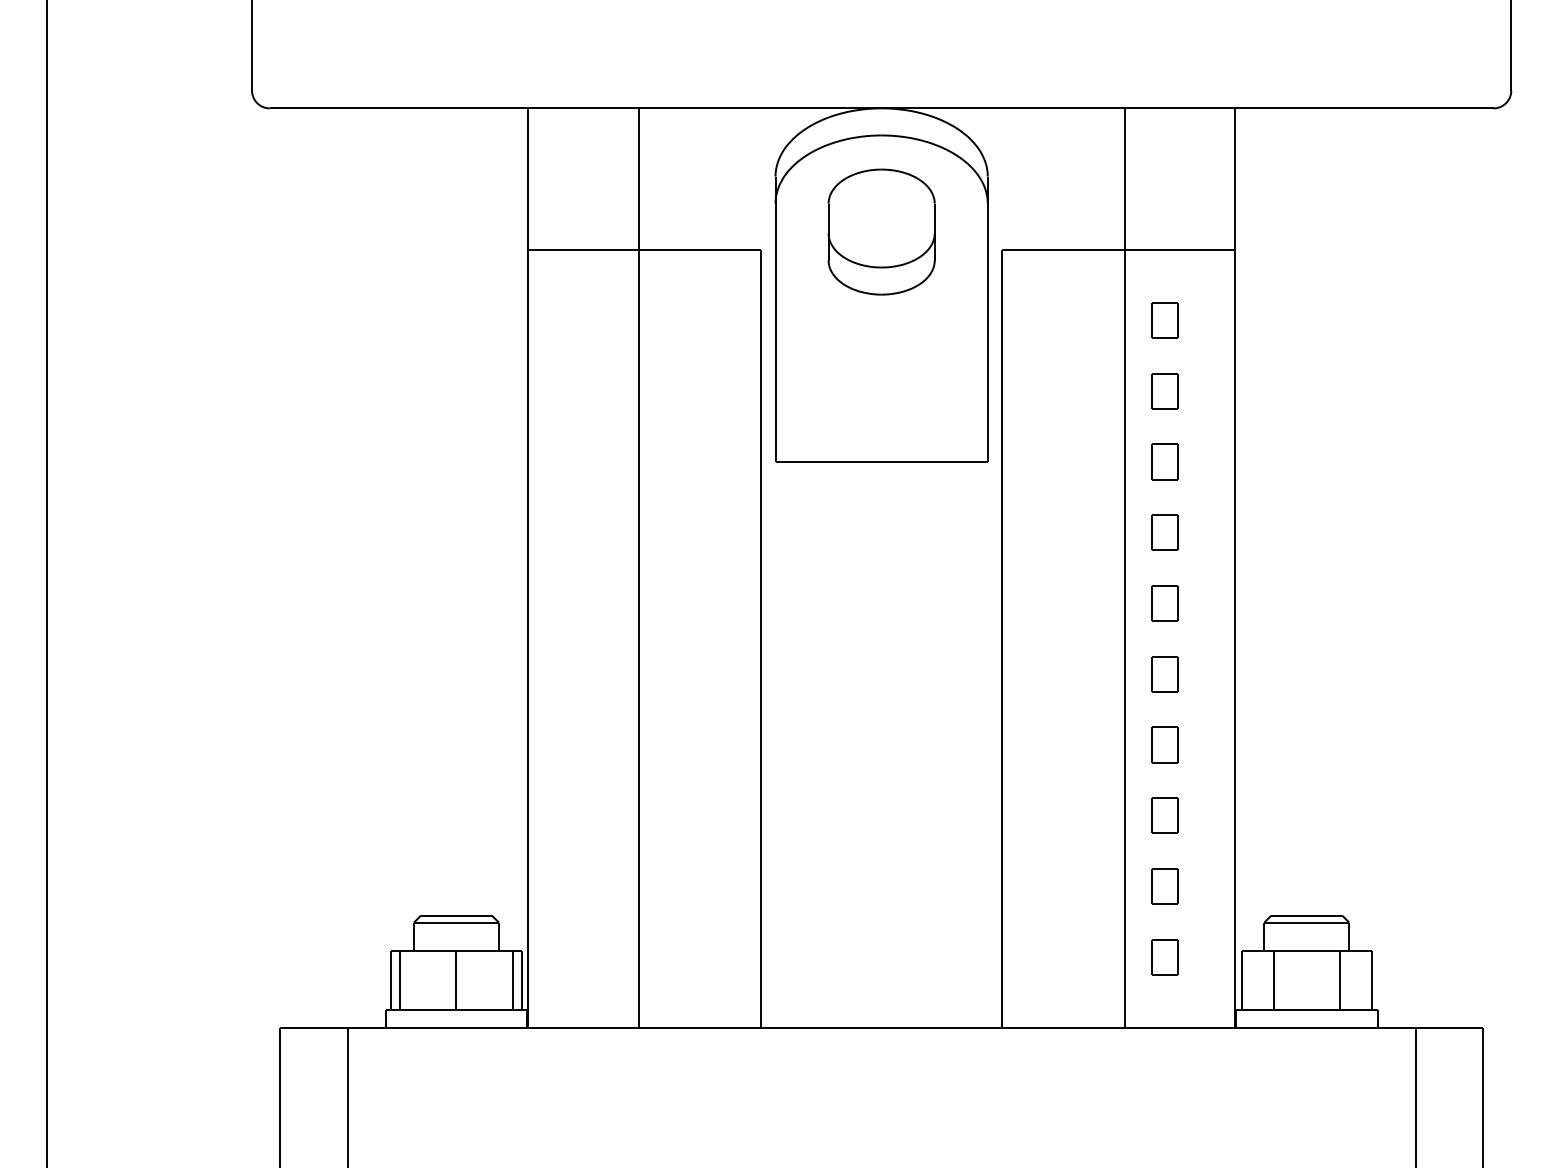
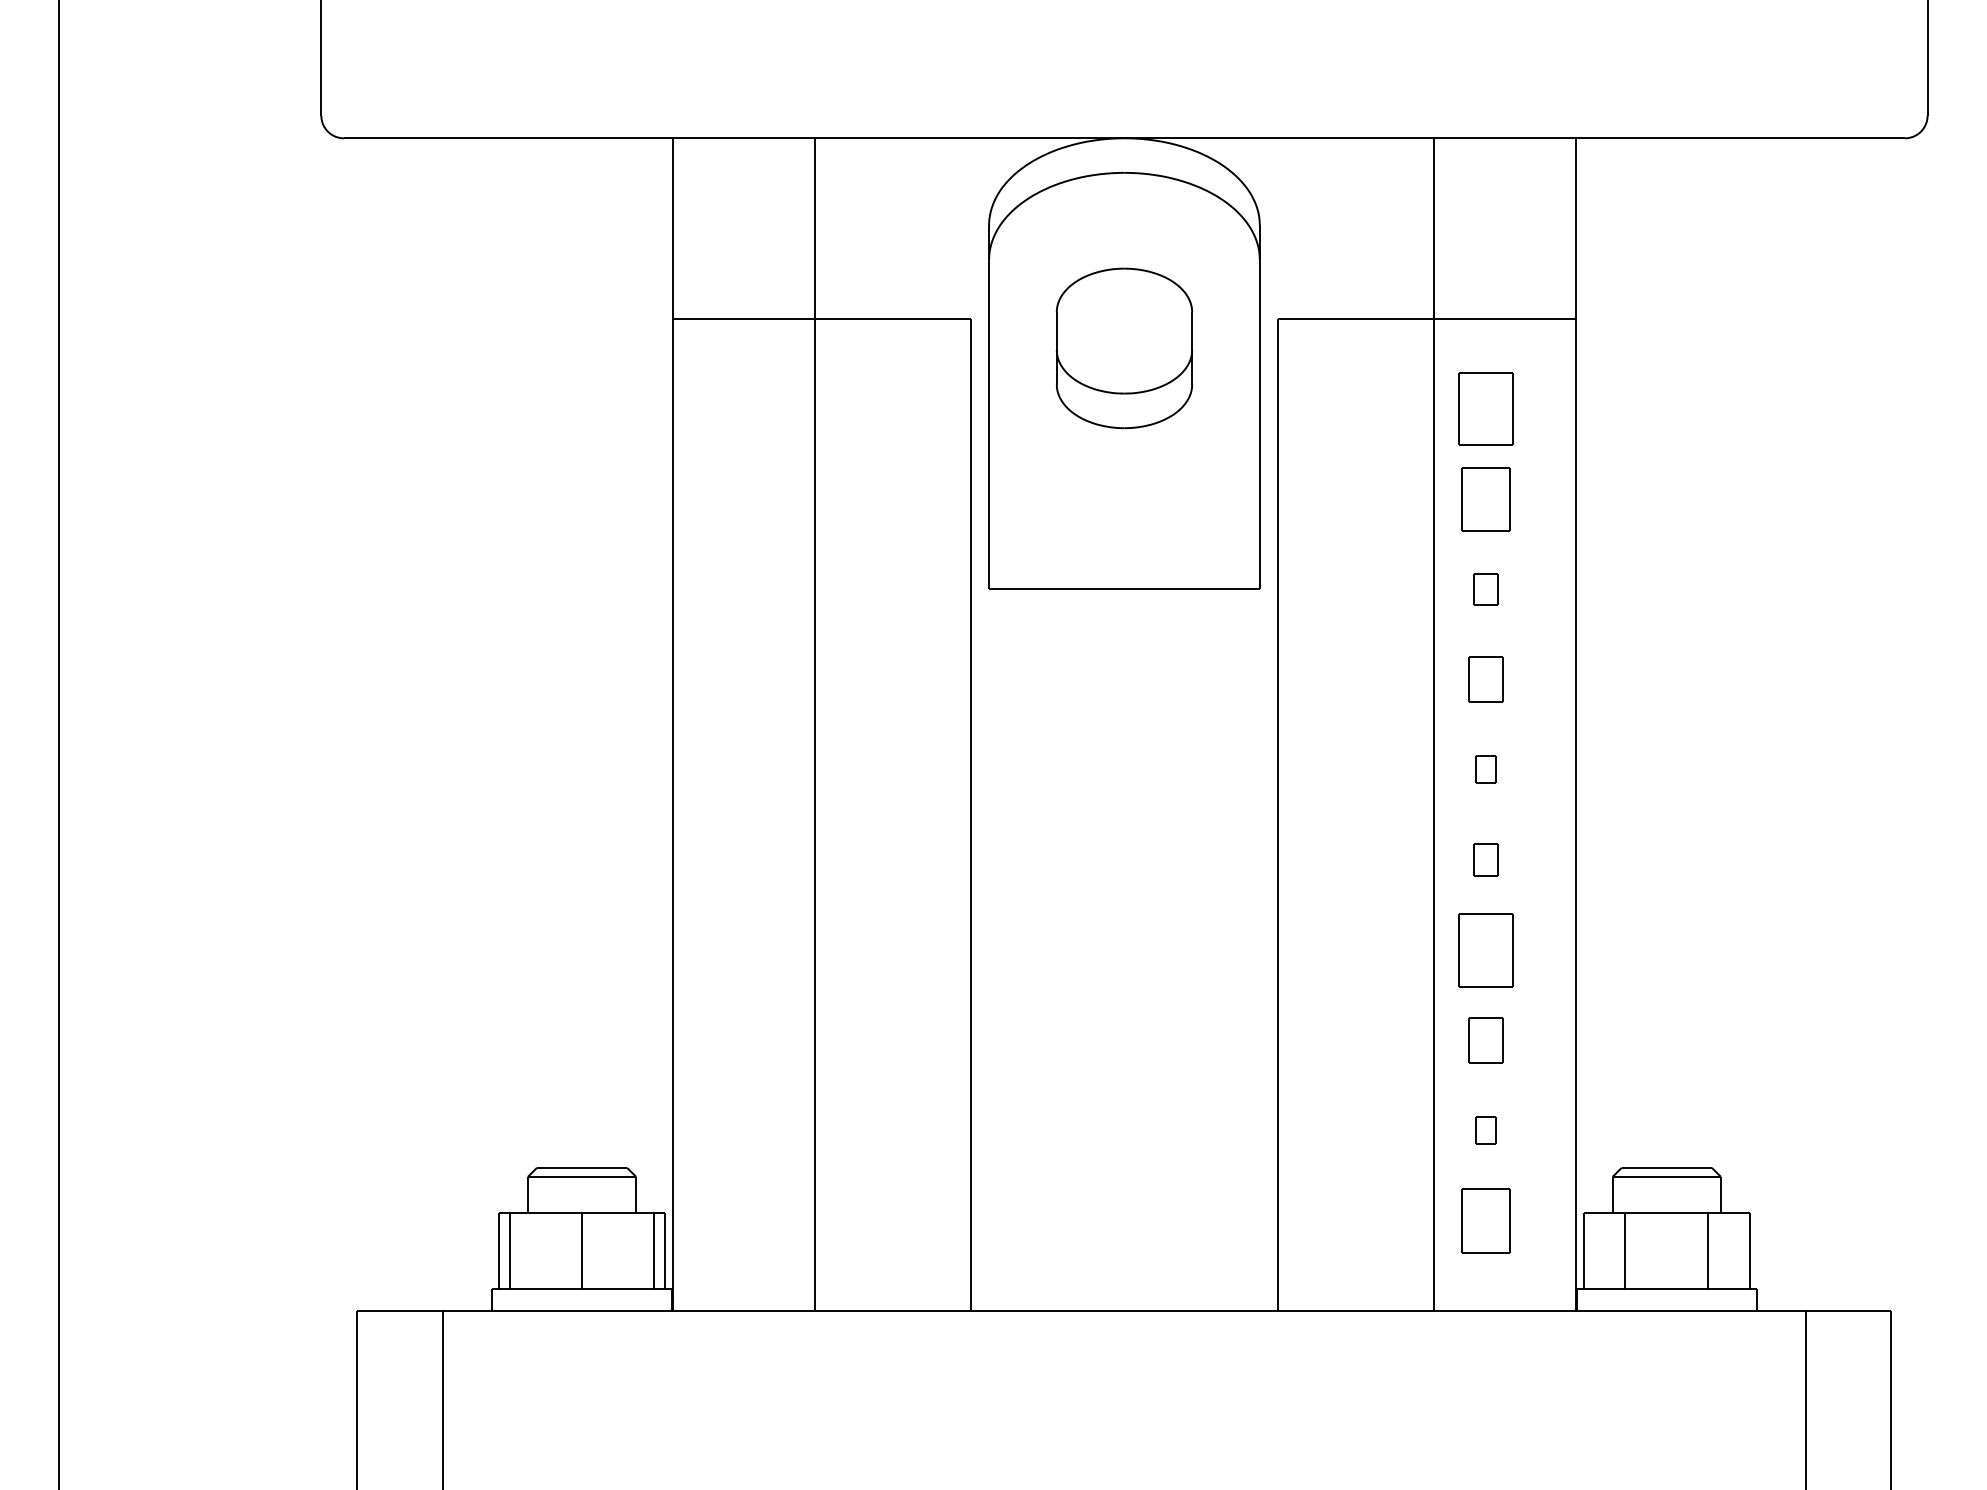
part: (881, 231) -> (1124, 347), moved
part: (1164, 320) -> (1485, 408), size x1.6
part: (1164, 391) -> (1485, 499), size x1.4
part: (1164, 461) -> (1485, 588), size x0.7
part: (1164, 603) -> (1485, 769), size x0.6
part: (1164, 674) -> (1485, 860), size x0.7
part: (1164, 744) -> (1485, 949), size x1.6
part: (1164, 886) -> (1485, 1130), size x0.6
part: (1164, 957) -> (1485, 1221), size x1.4

